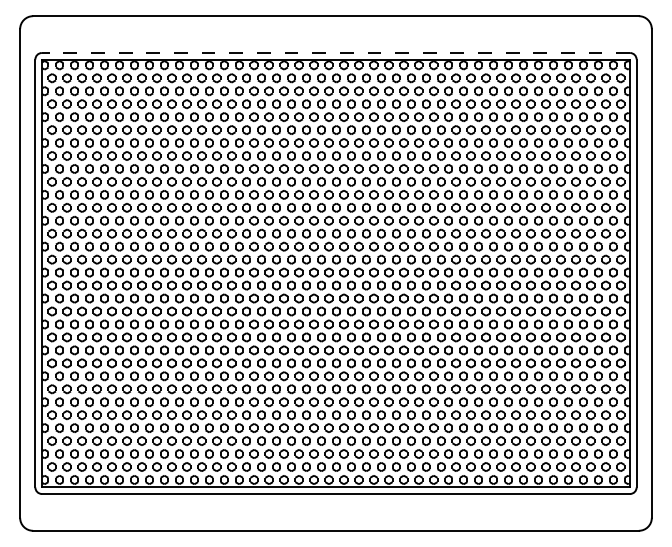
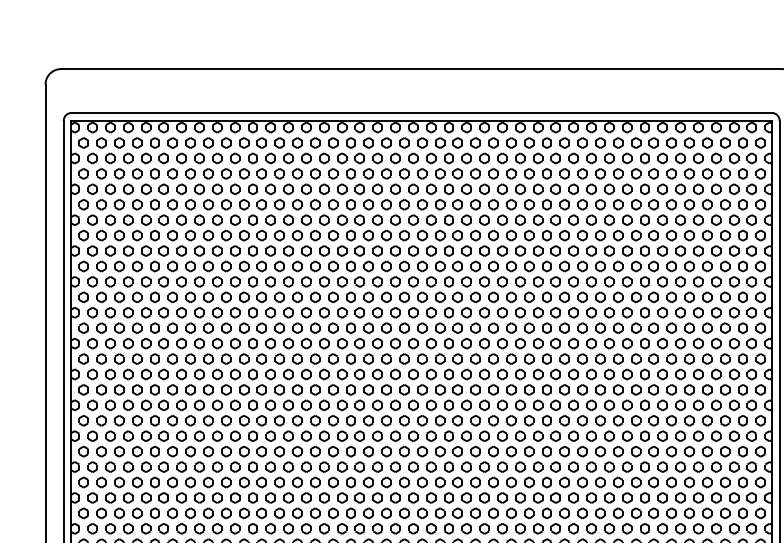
line: (335, 53) -> (421, 113), dashed -> solid

